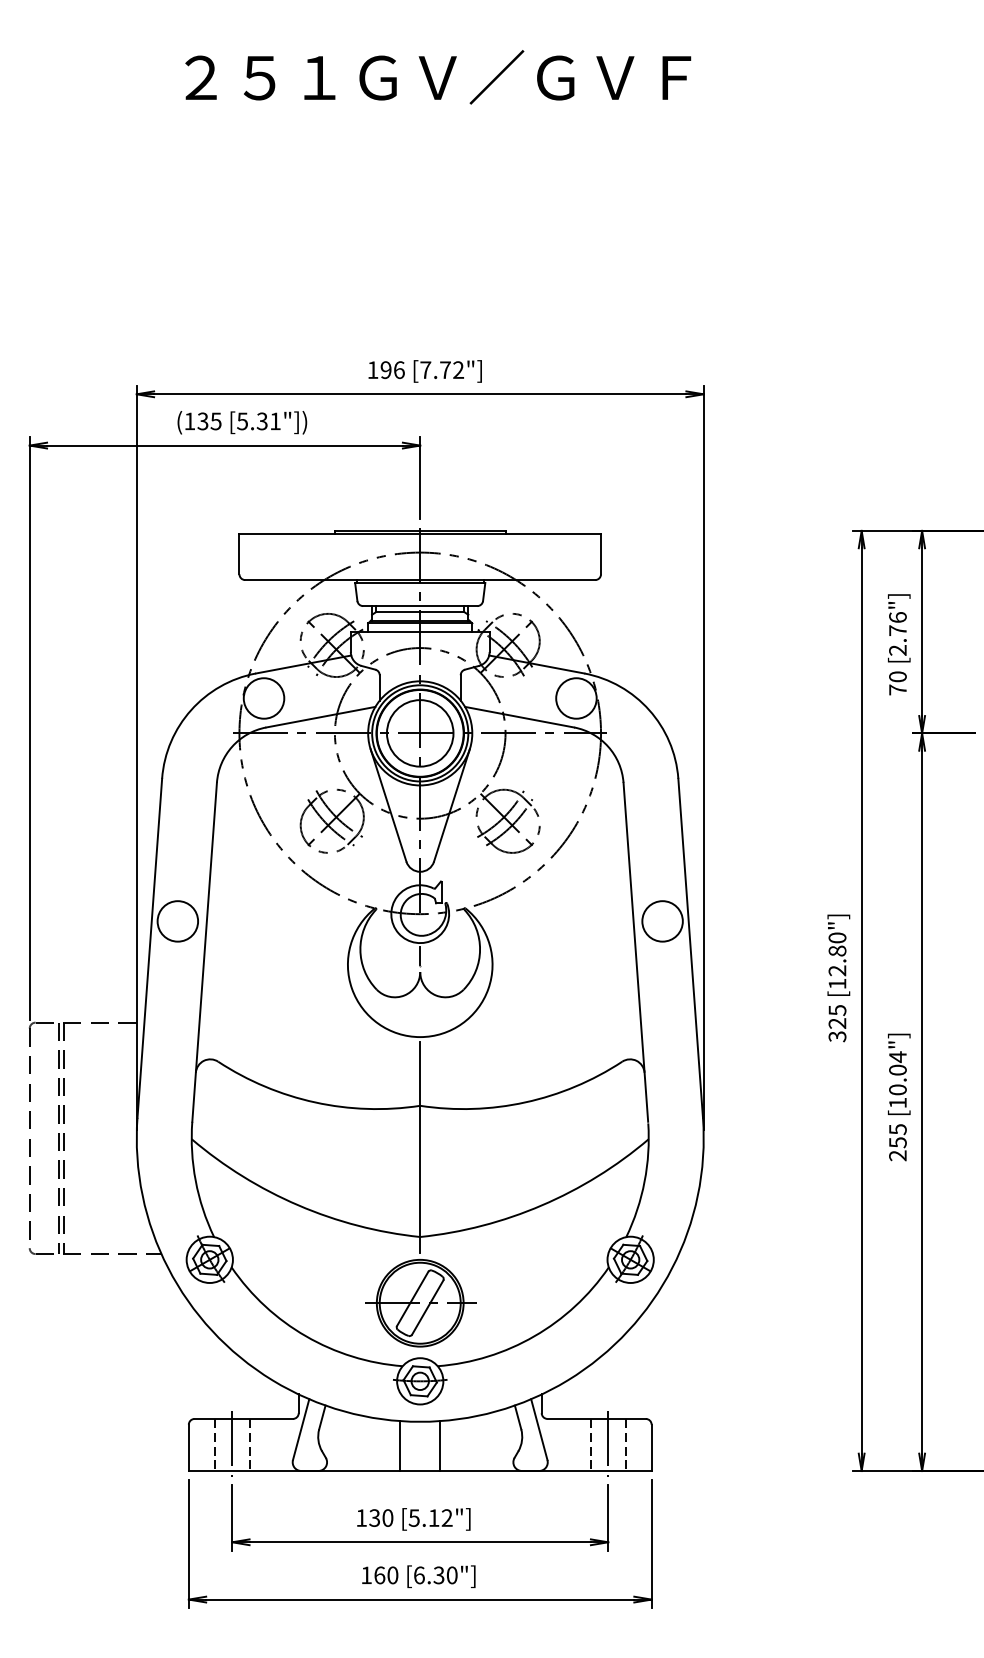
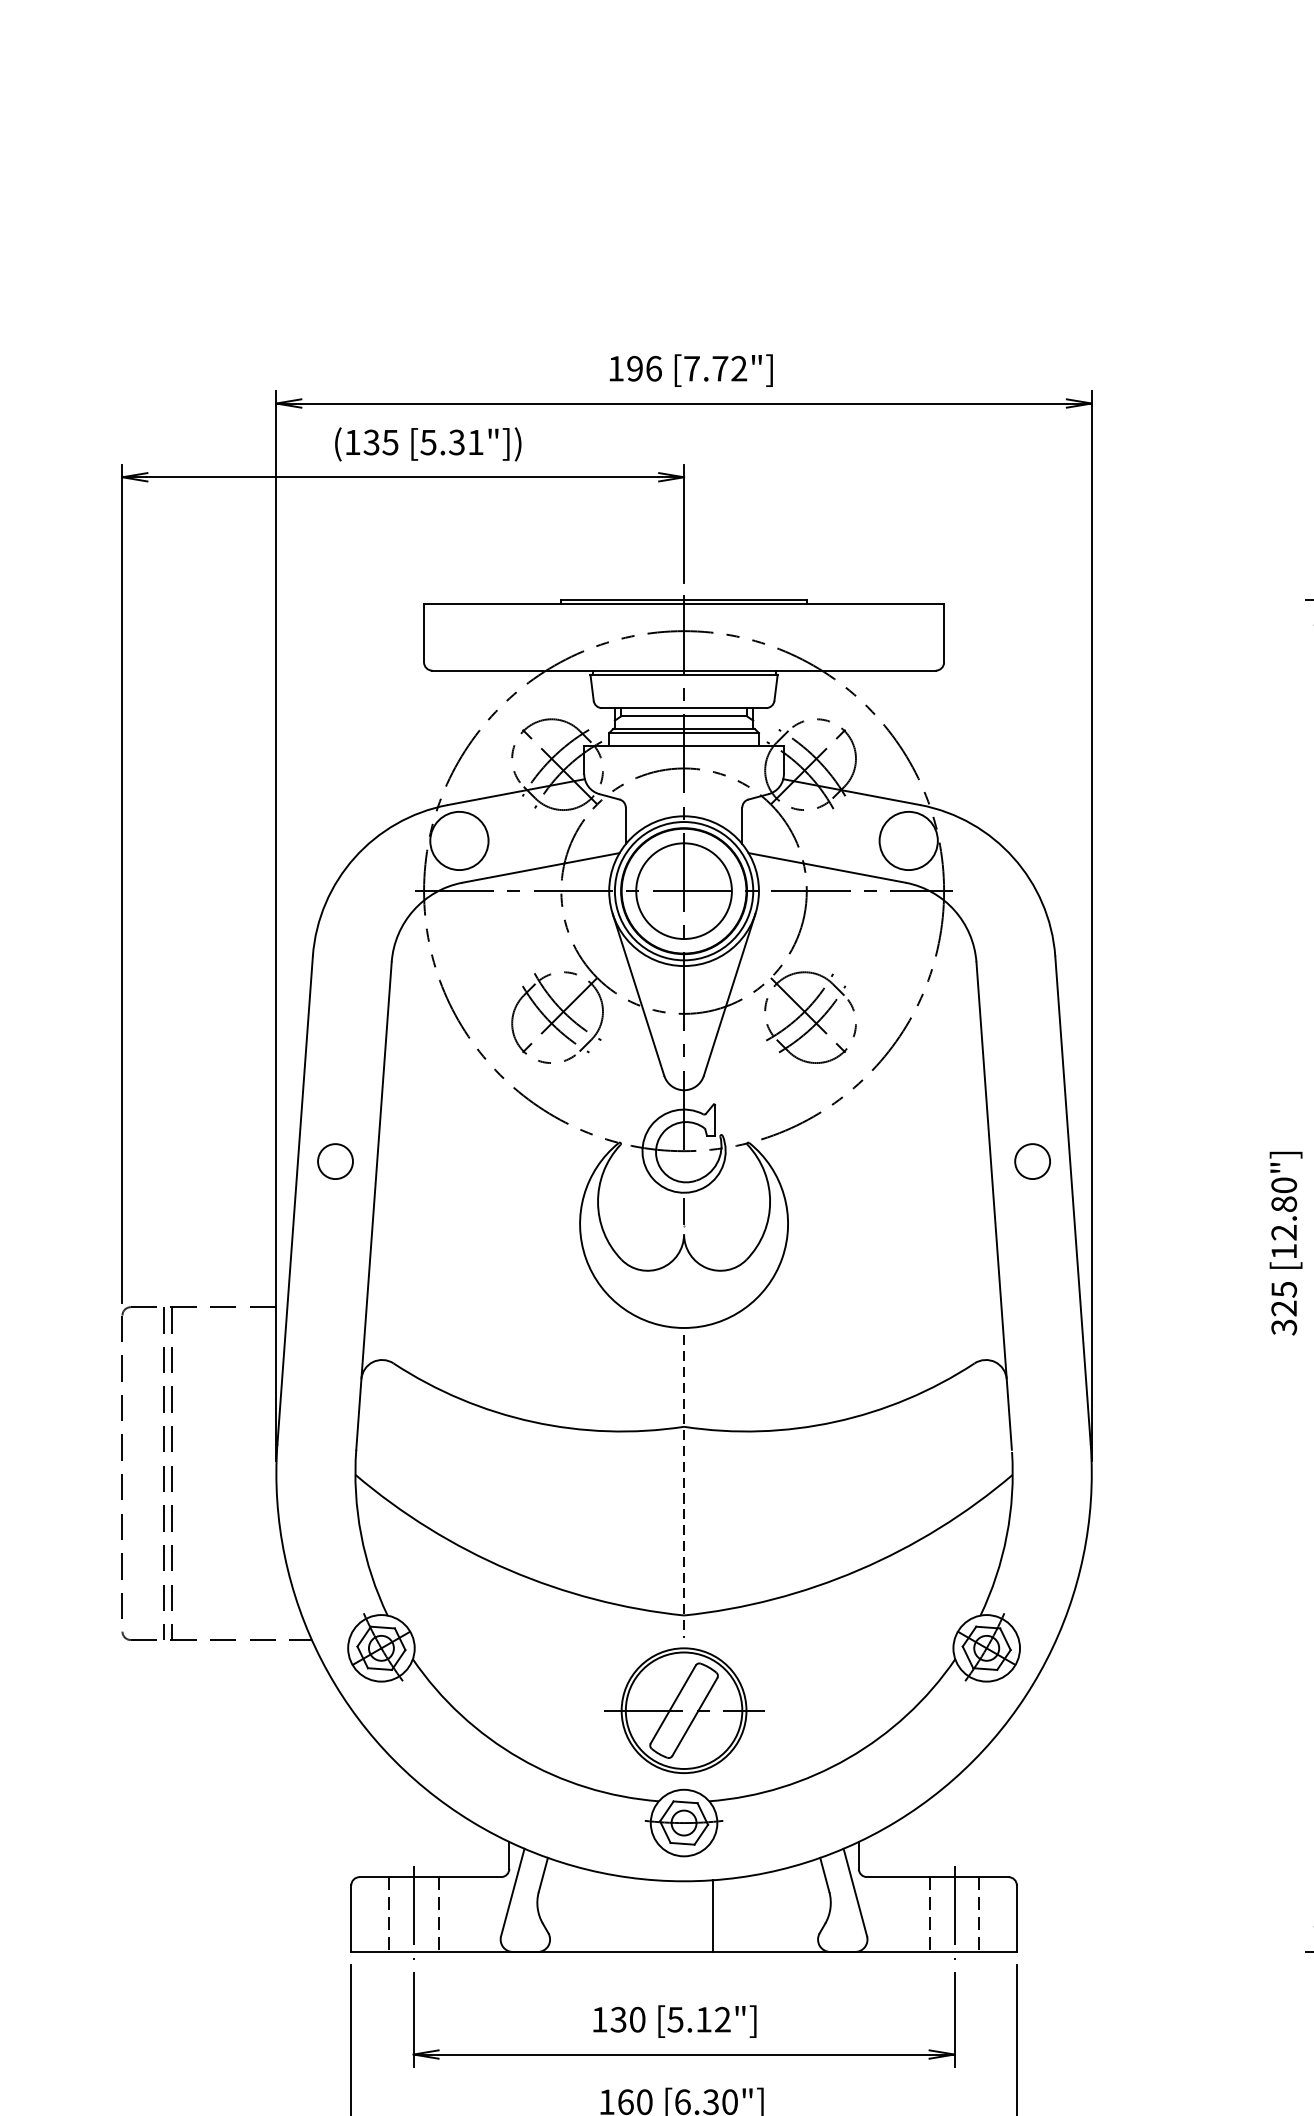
circle: (177, 921) -> (334, 1161), size x0.6
circle: (662, 921) -> (1032, 1161), size x0.6
line: (420, 1147) -> (684, 1486), solid -> dashed
line: (399, 1446) -> (654, 1916), removed

